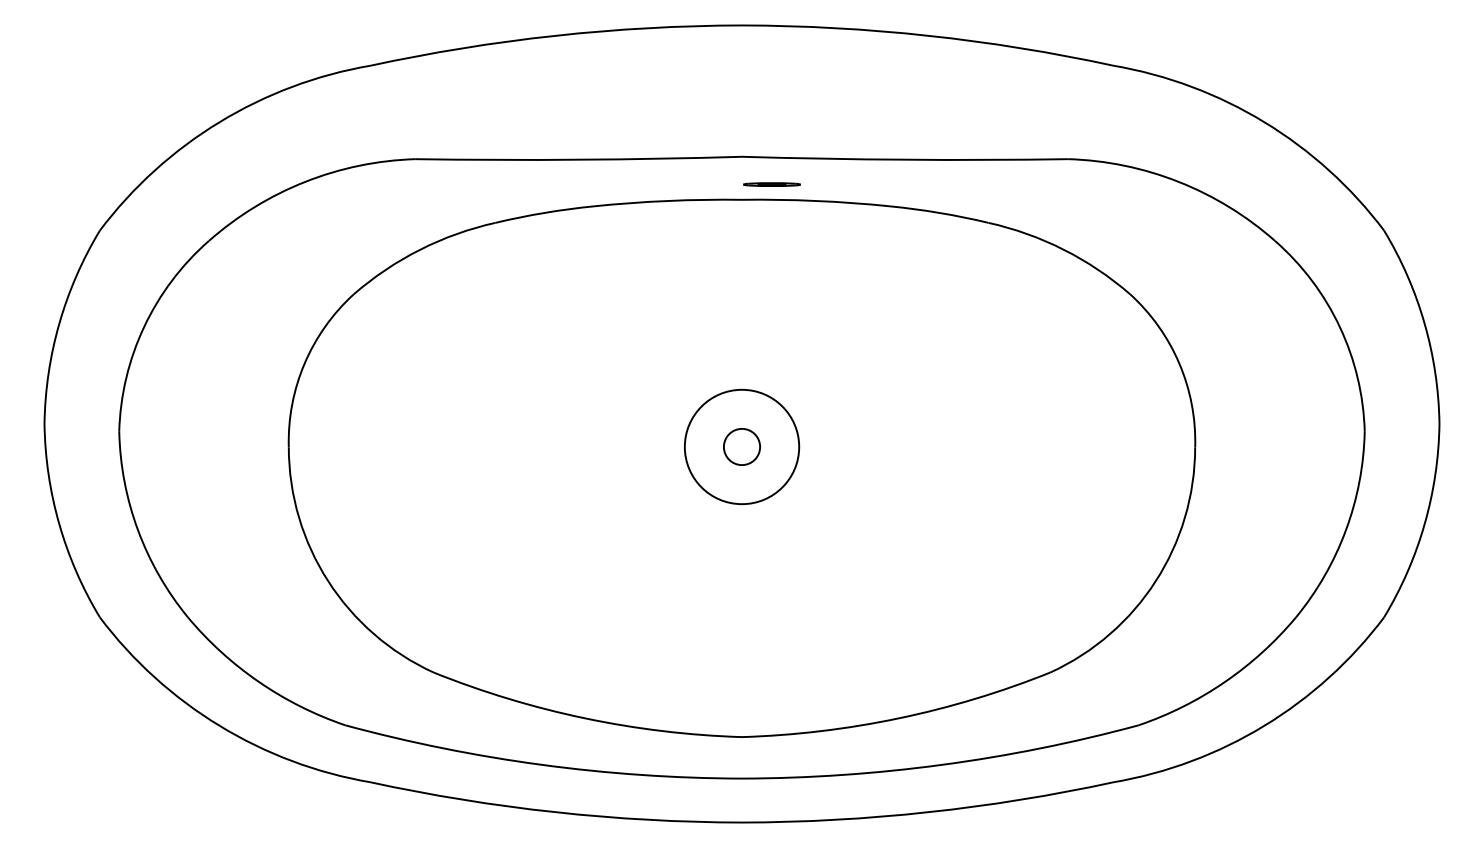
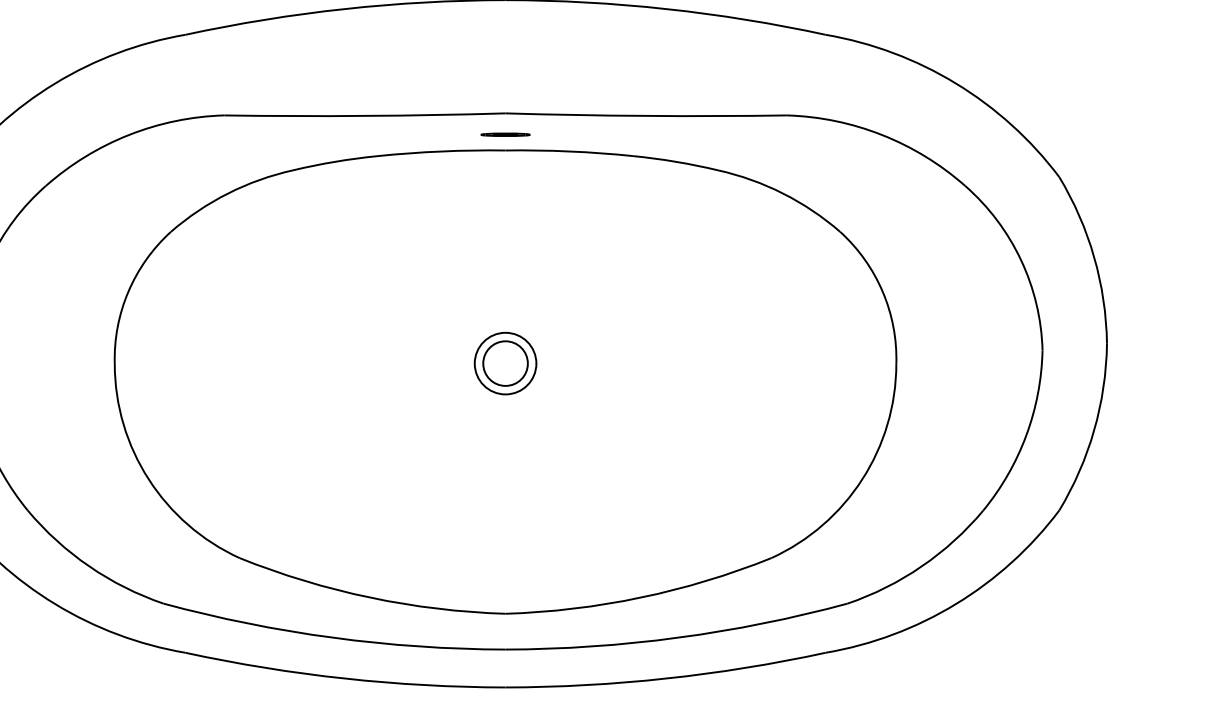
line: (771, 184) -> (505, 134), moved
circle: (741, 446) -> (505, 363), size x0.62
circle: (741, 446) -> (505, 363), size x1.43

